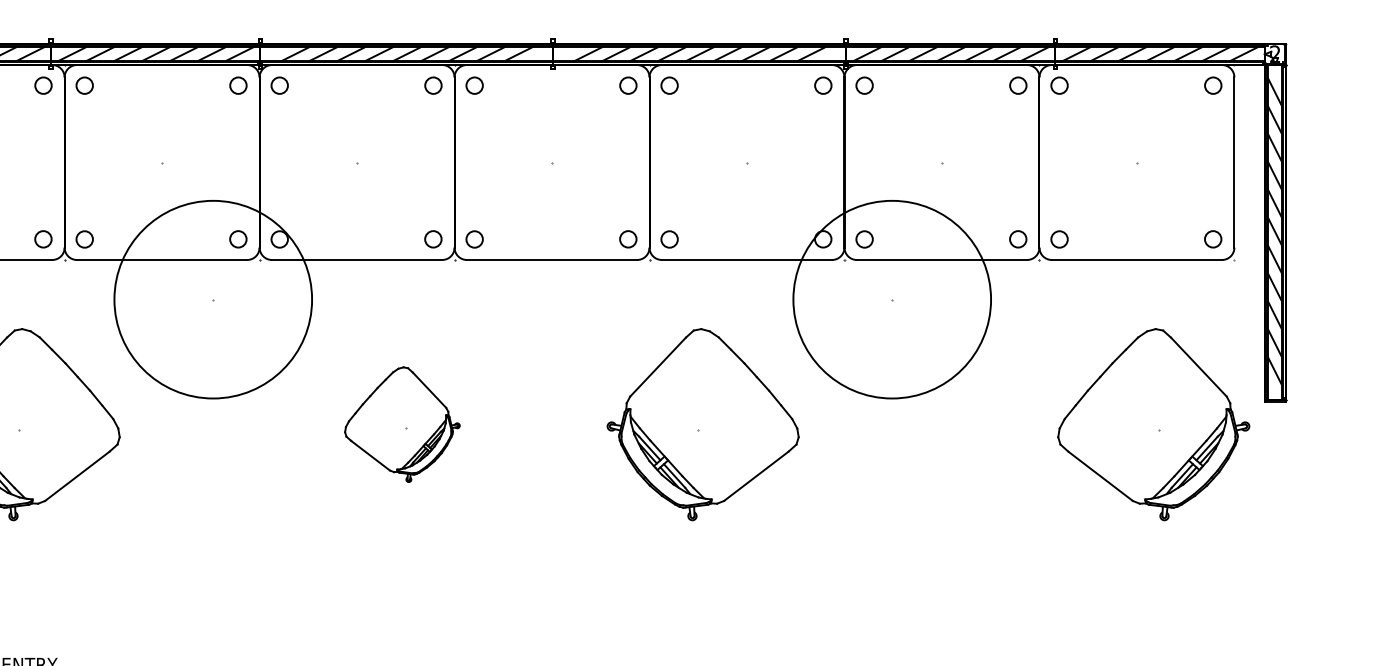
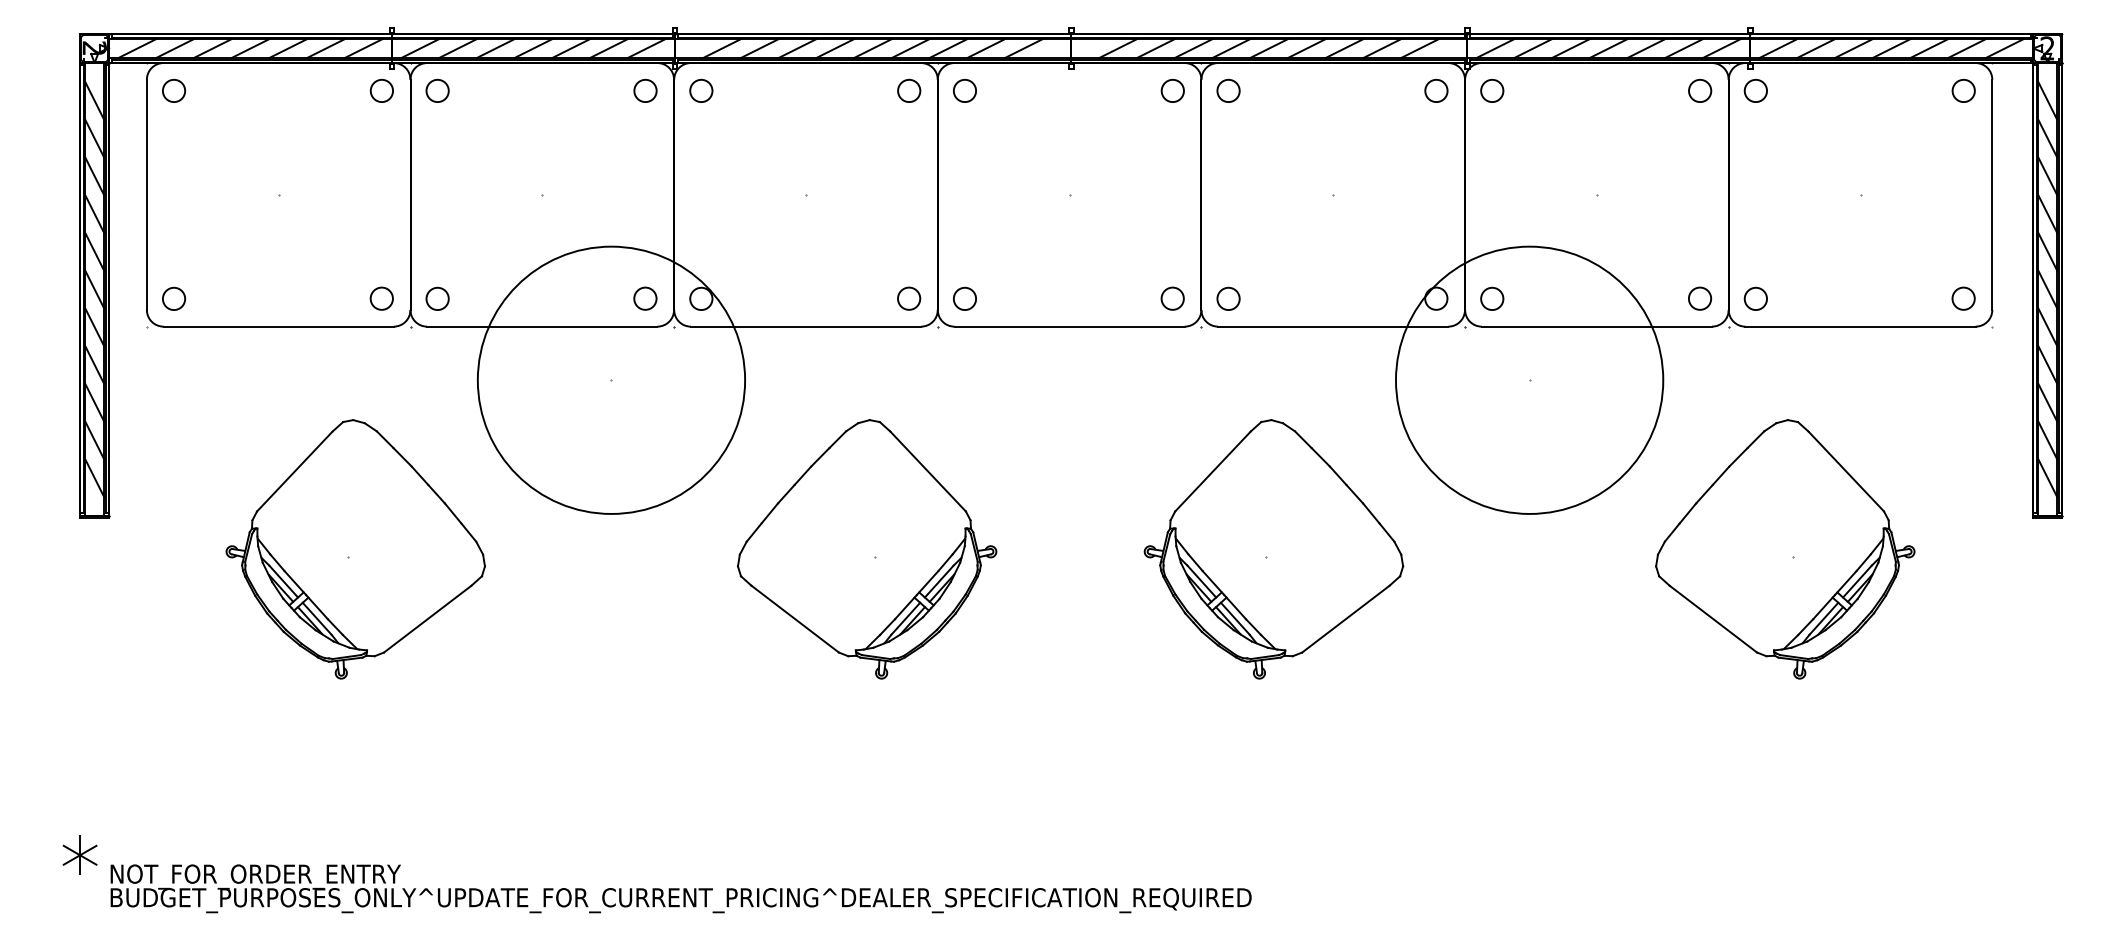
part: (402, 424) -> (867, 549), size x1.67
part: (1153, 424) -> (1785, 549), moved

